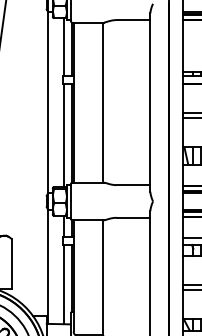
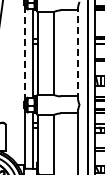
line: (150, 100) -> (78, 52), solid -> dashed
line: (47, 102) -> (24, 53), solid -> dashed

